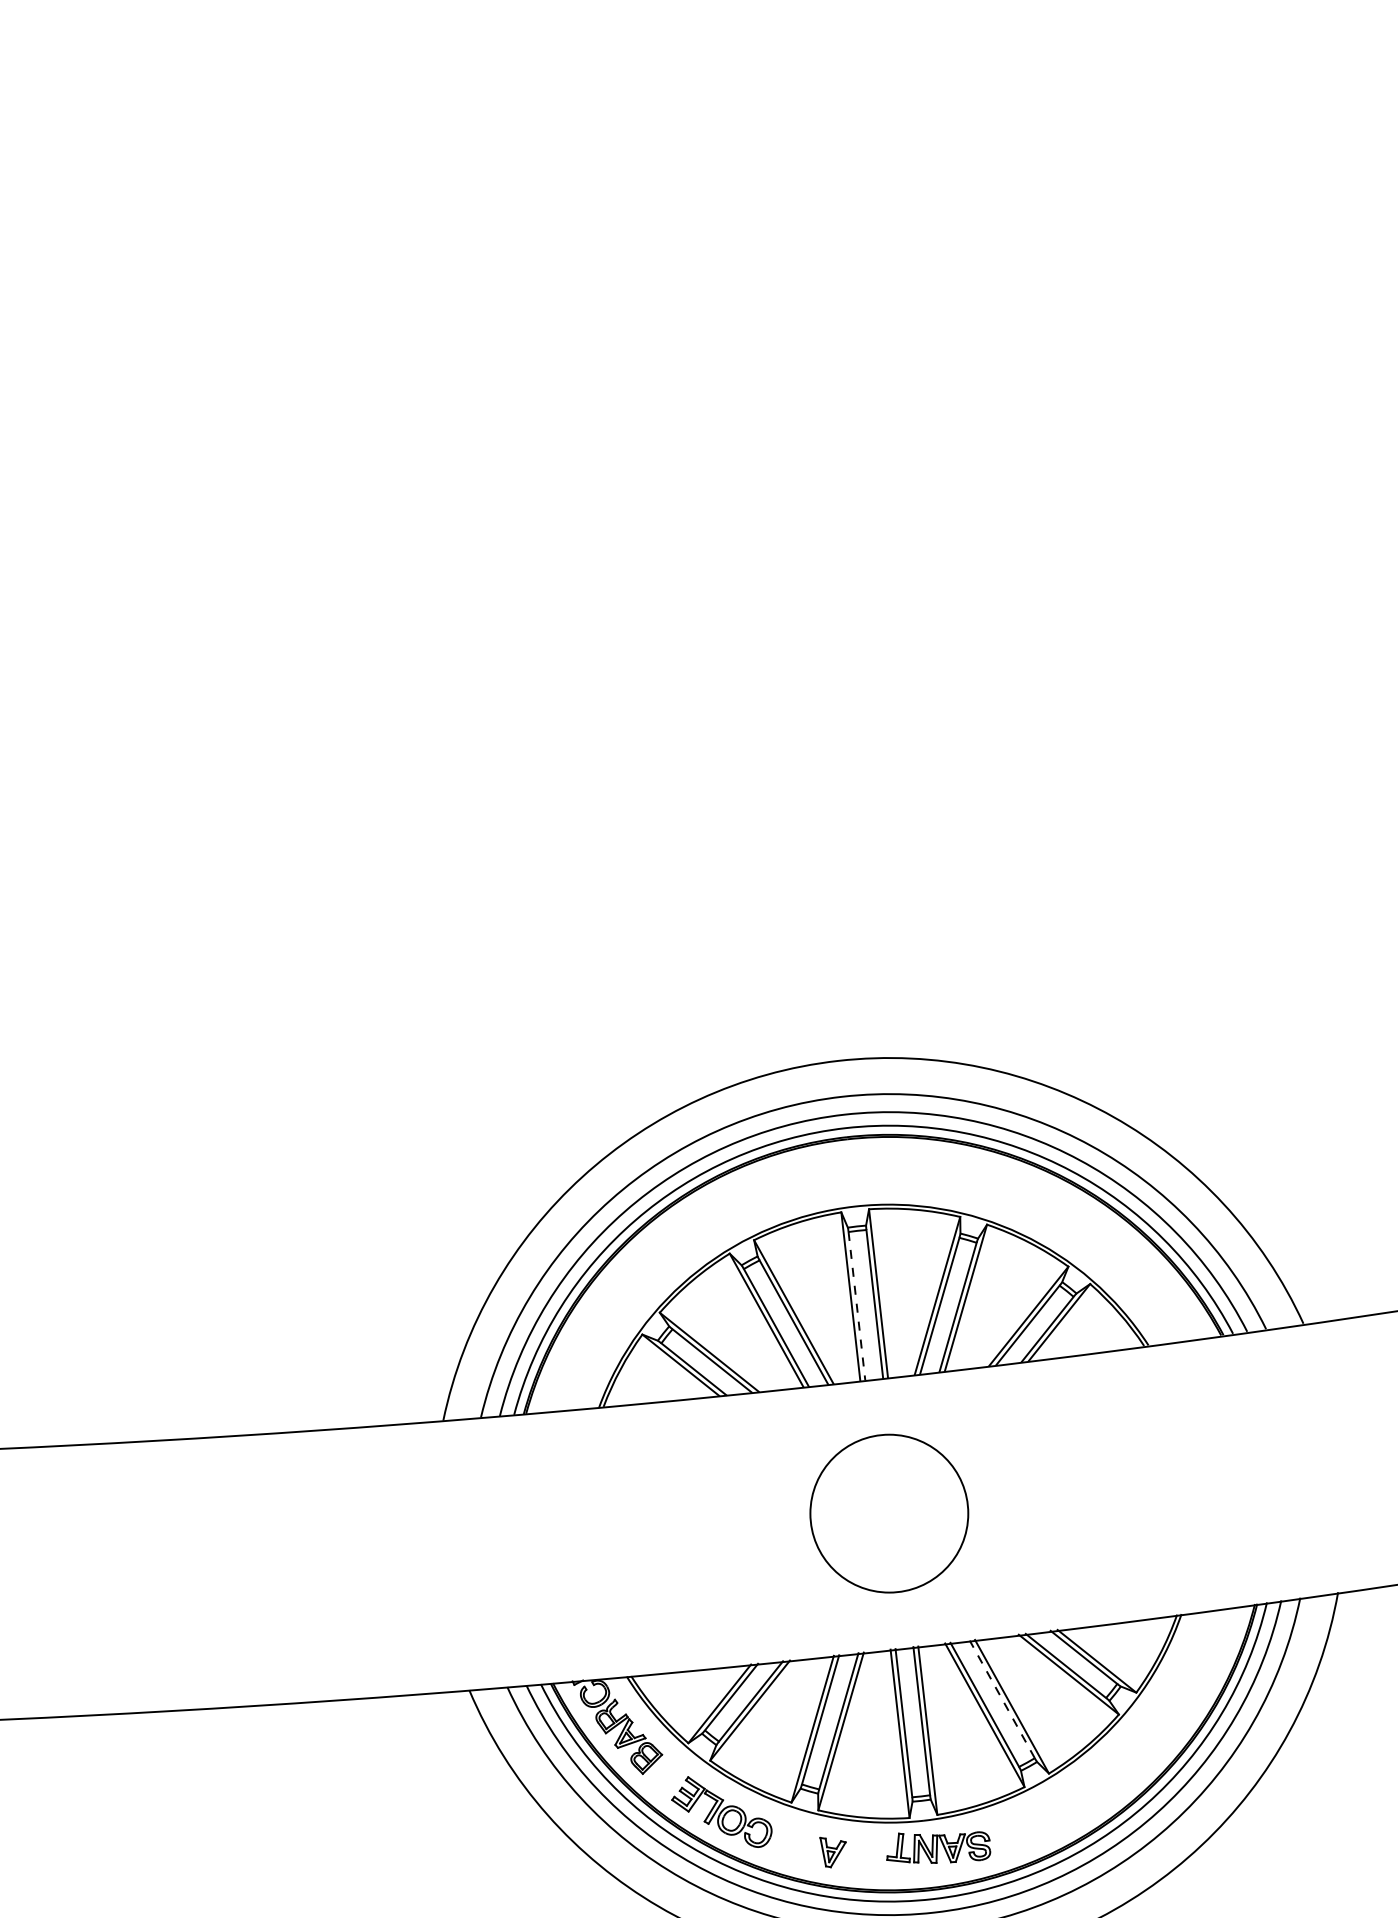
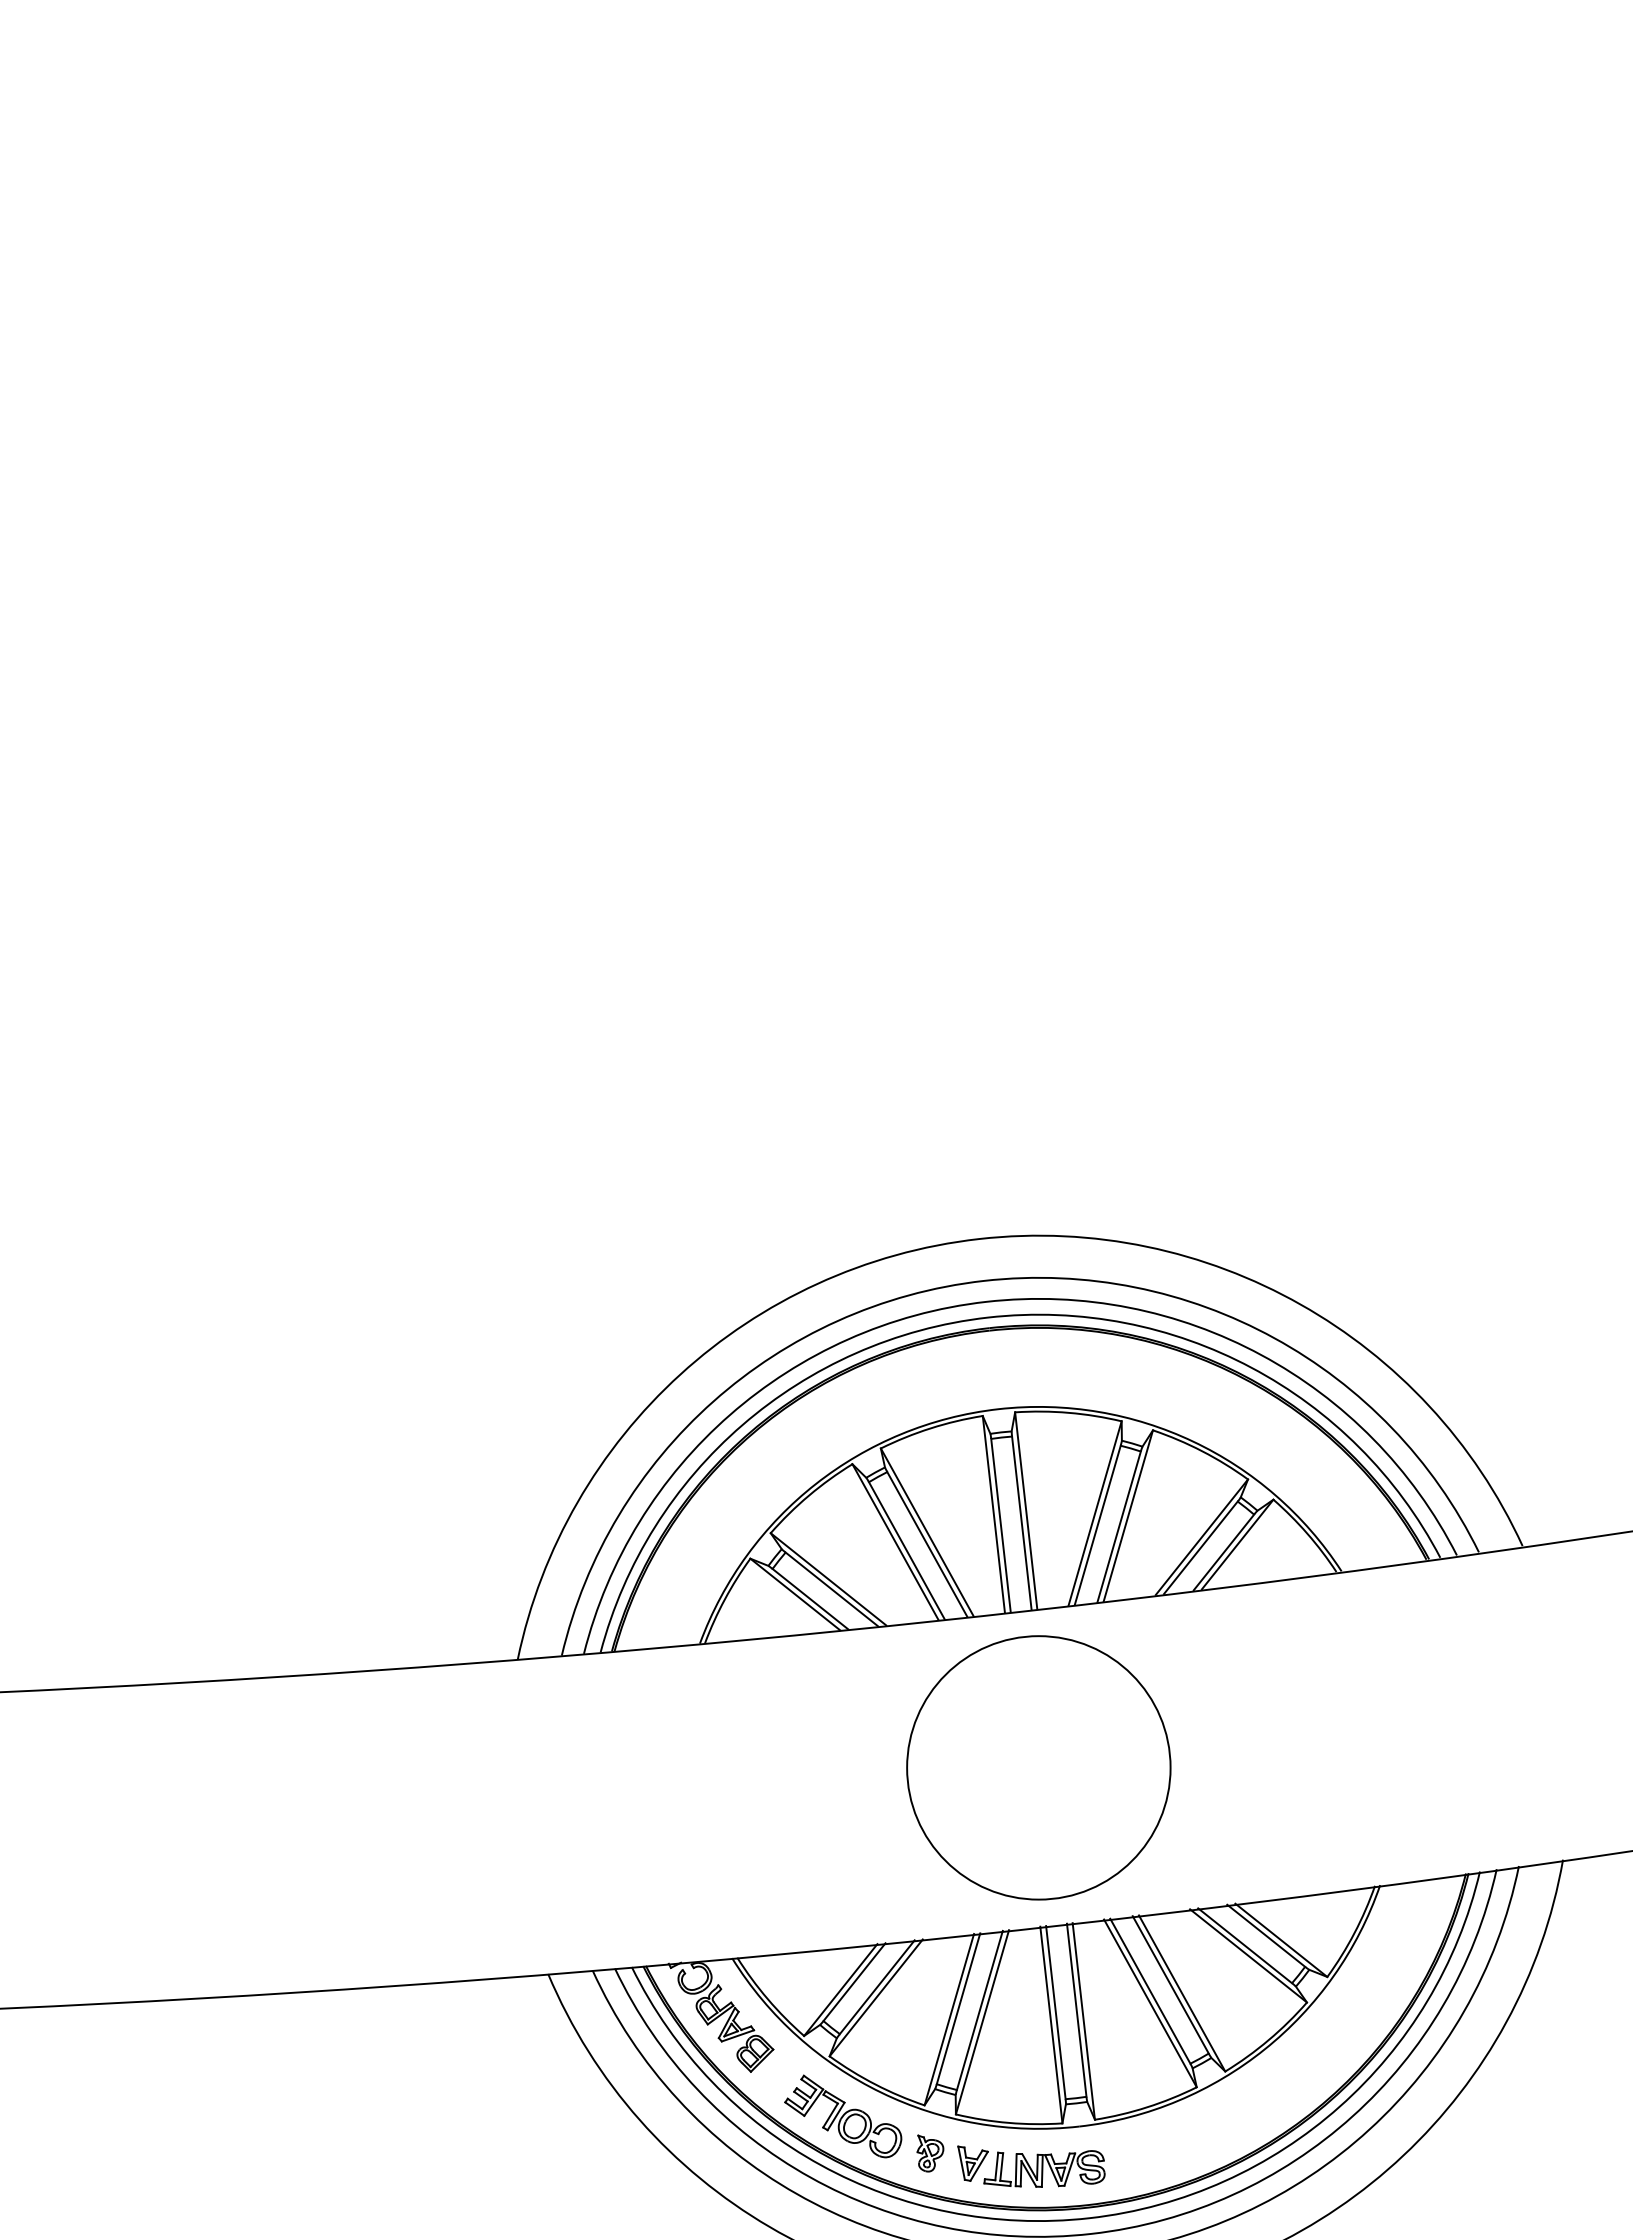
line: (857, 1306) -> (1001, 1525), dashed -> solid
circle: (889, 1513) -> (1038, 1767), size x1.43
line: (1002, 1699) -> (1170, 1984), dashed -> solid
part: (796, 1843) -> (930, 2153), added
part: (938, 1847) -> (1044, 2168), moved

